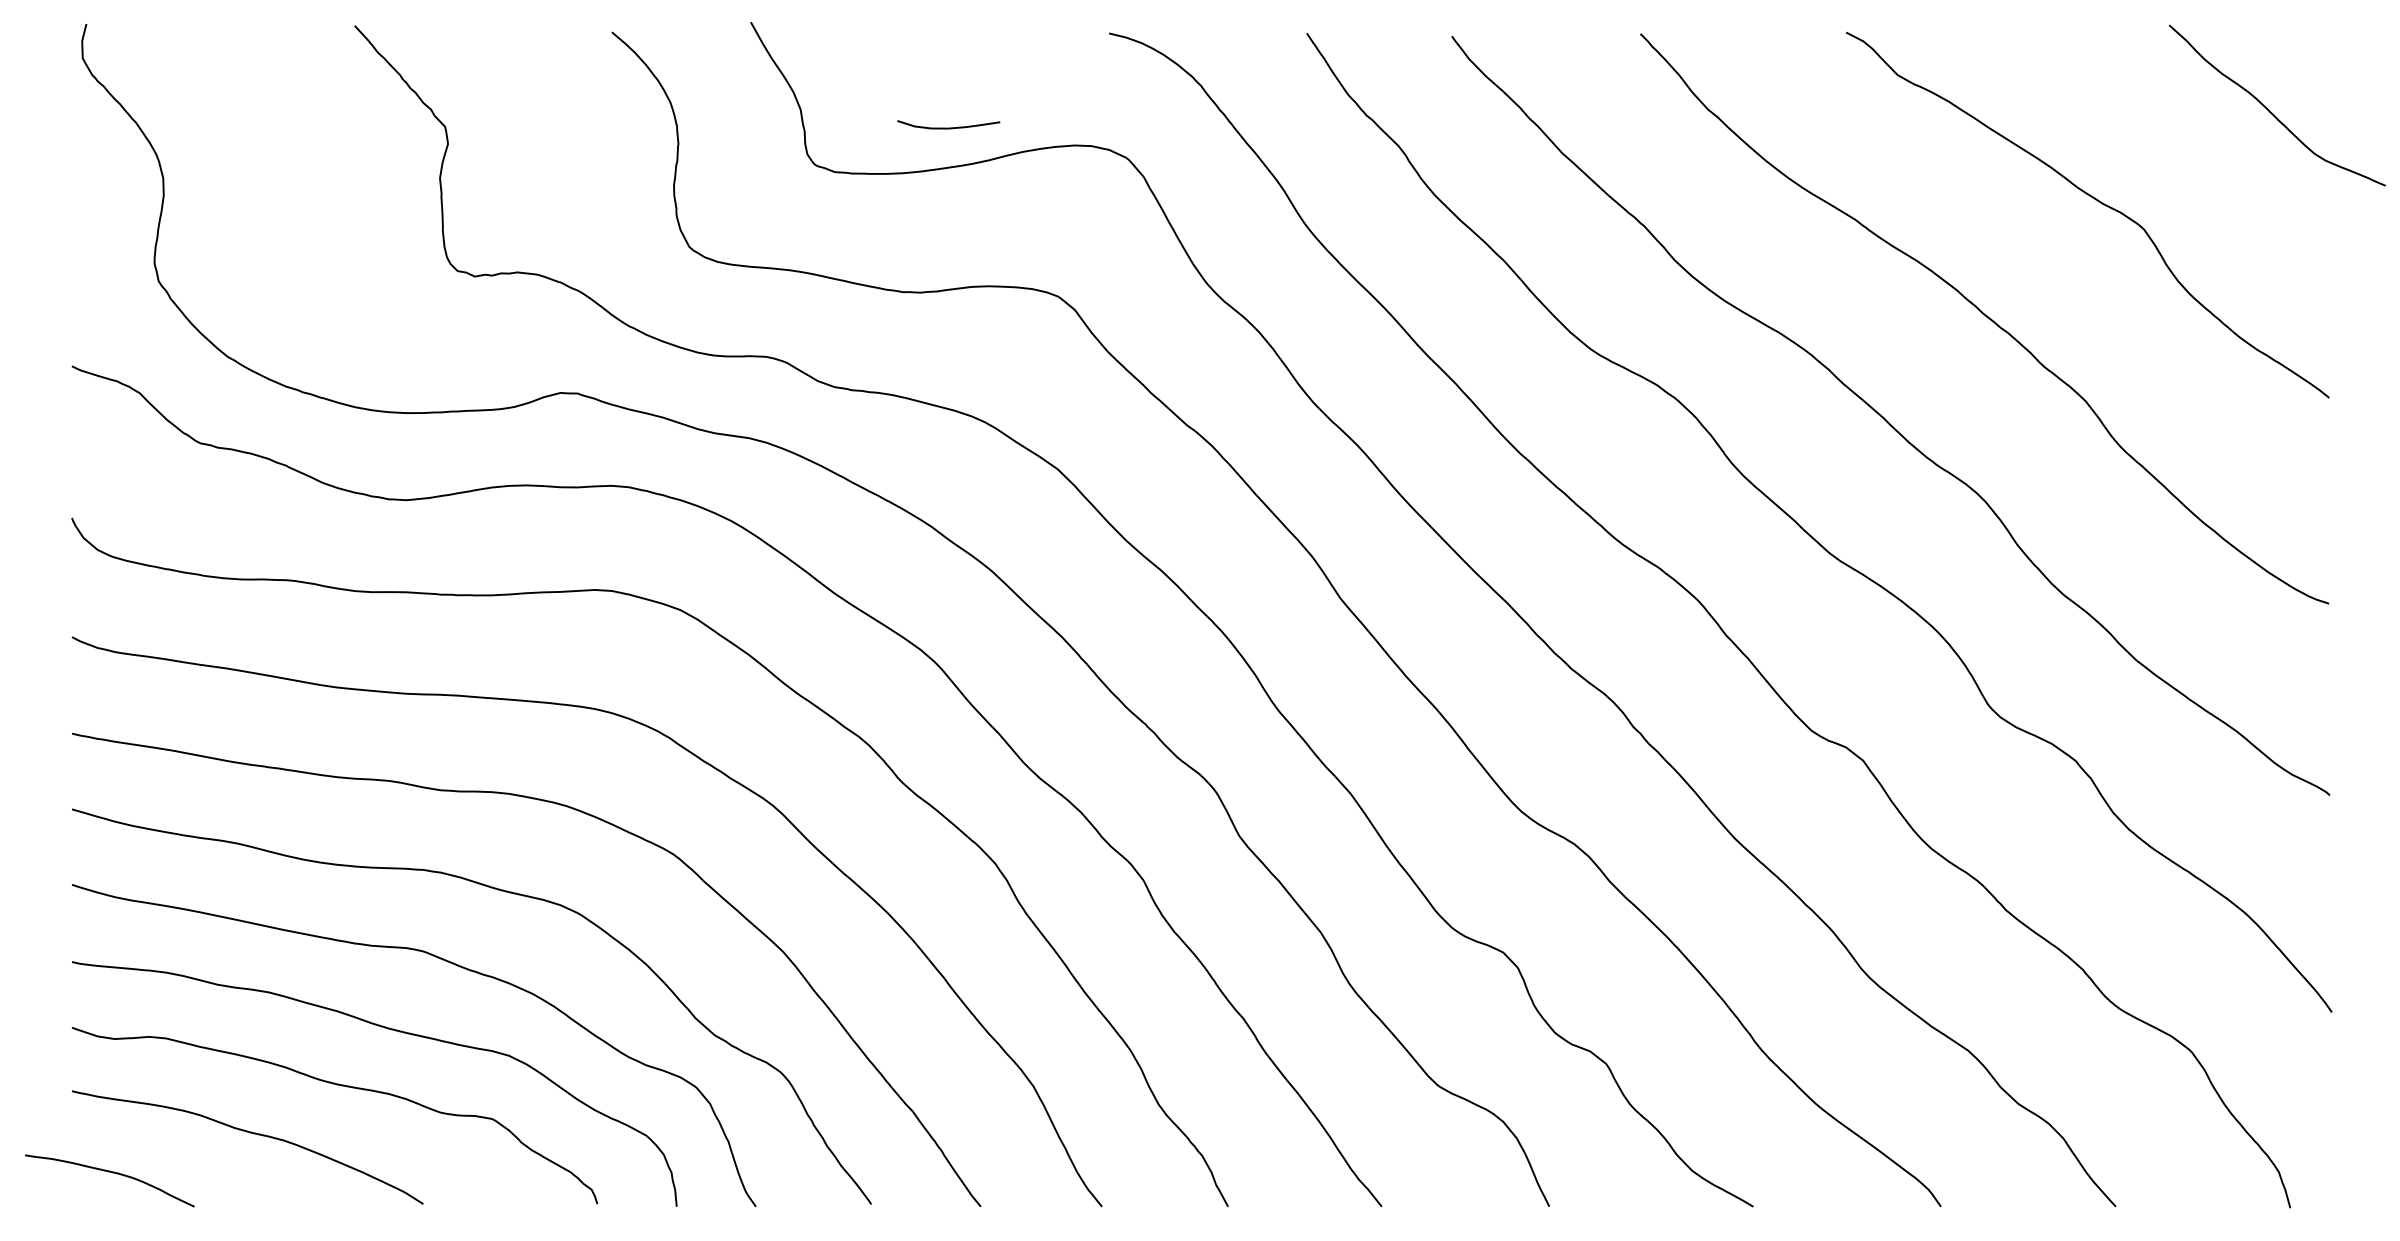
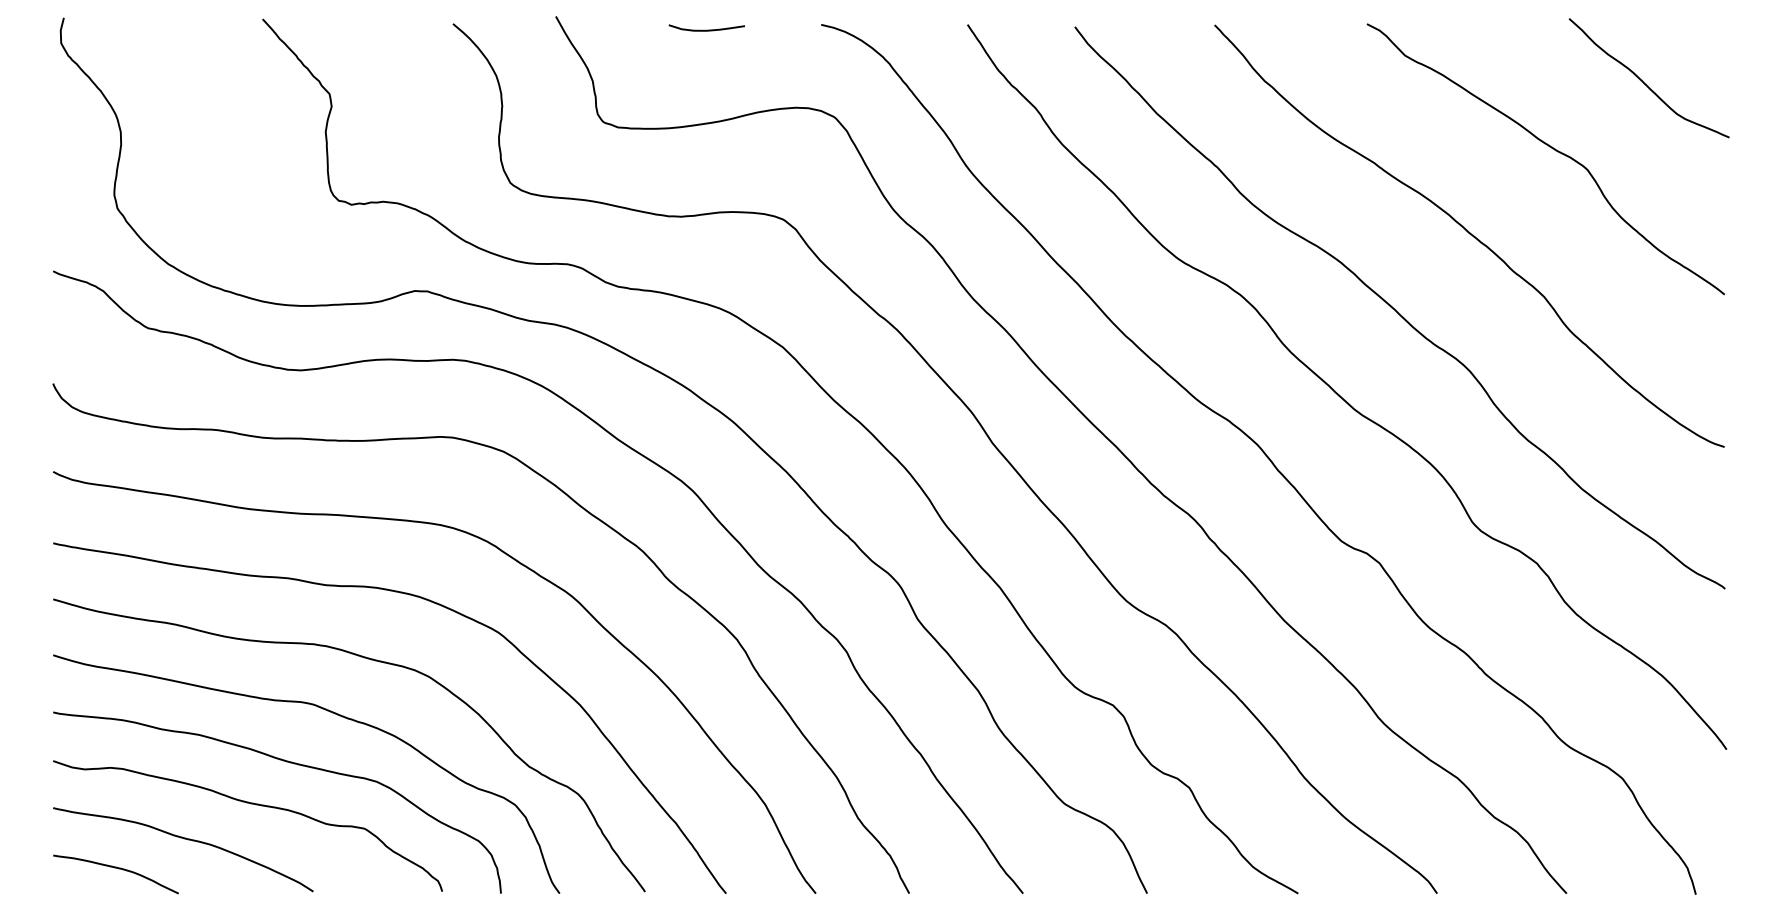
curve: (2270, 110) -> (1644, 81), moved
curve: (948, 127) -> (706, 30), moved
curve: (112, 1173) -> (118, 868), moved

